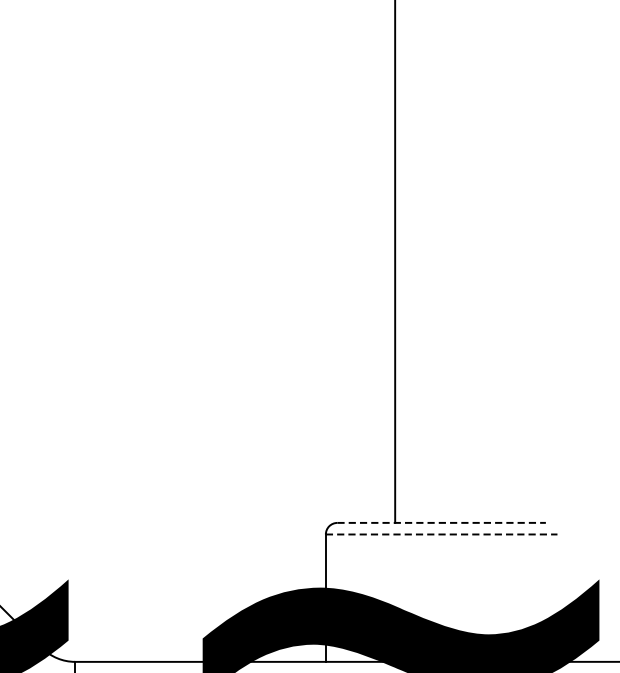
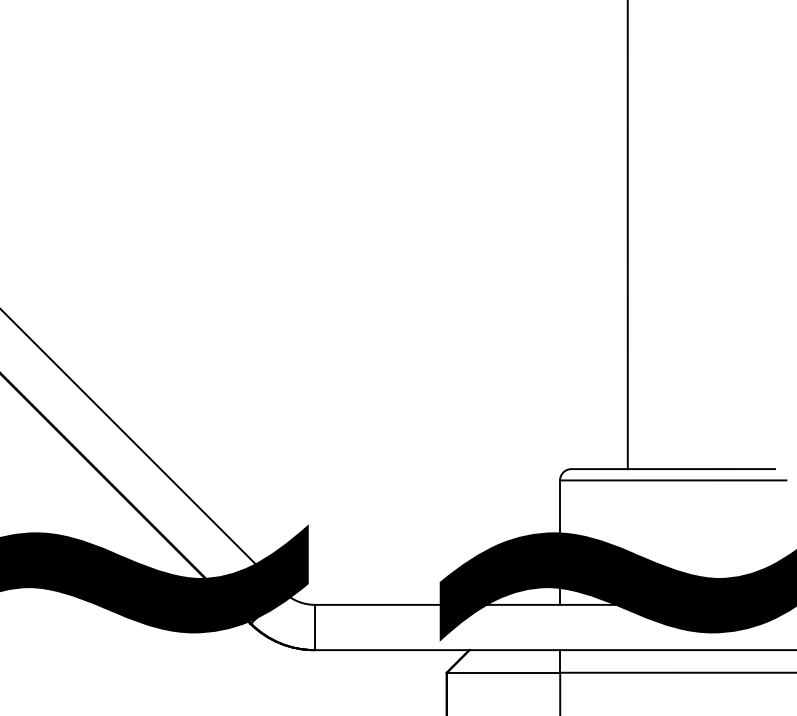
line: (441, 523) -> (673, 469), dashed -> solid
line: (441, 534) -> (673, 480), dashed -> solid

